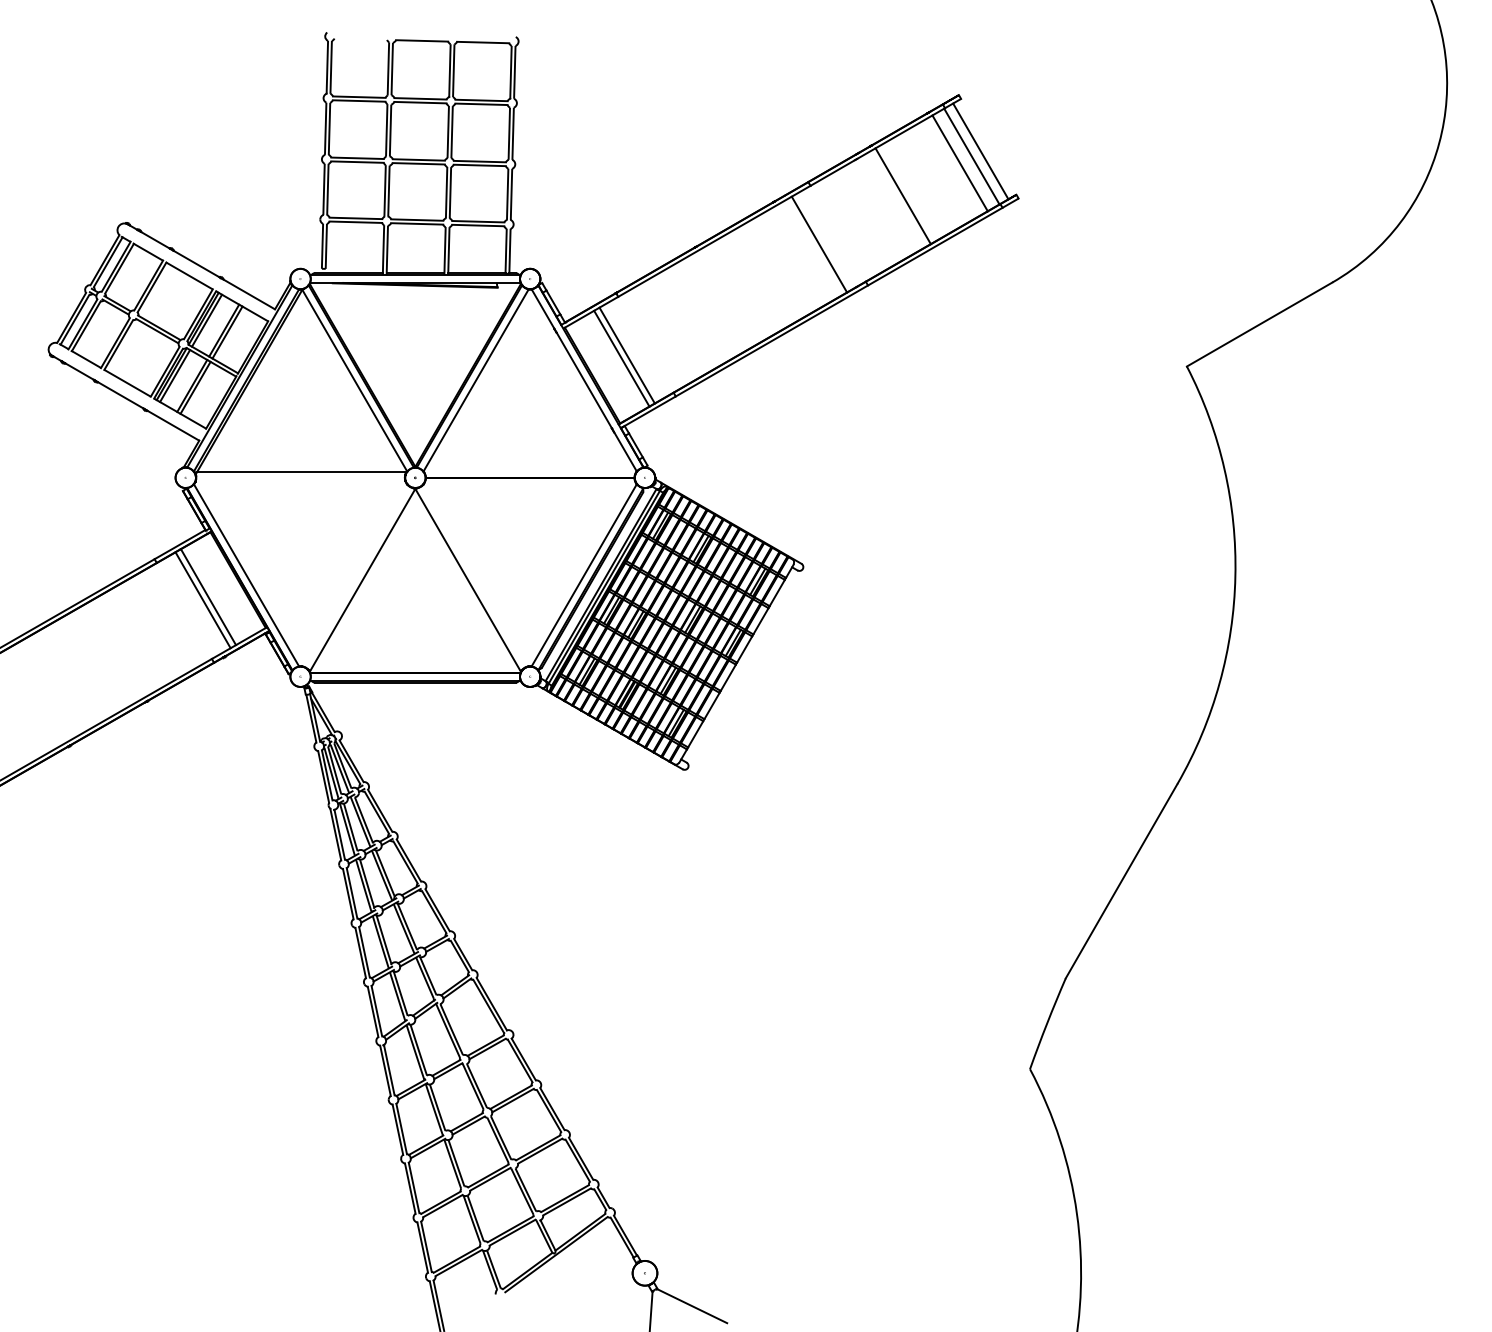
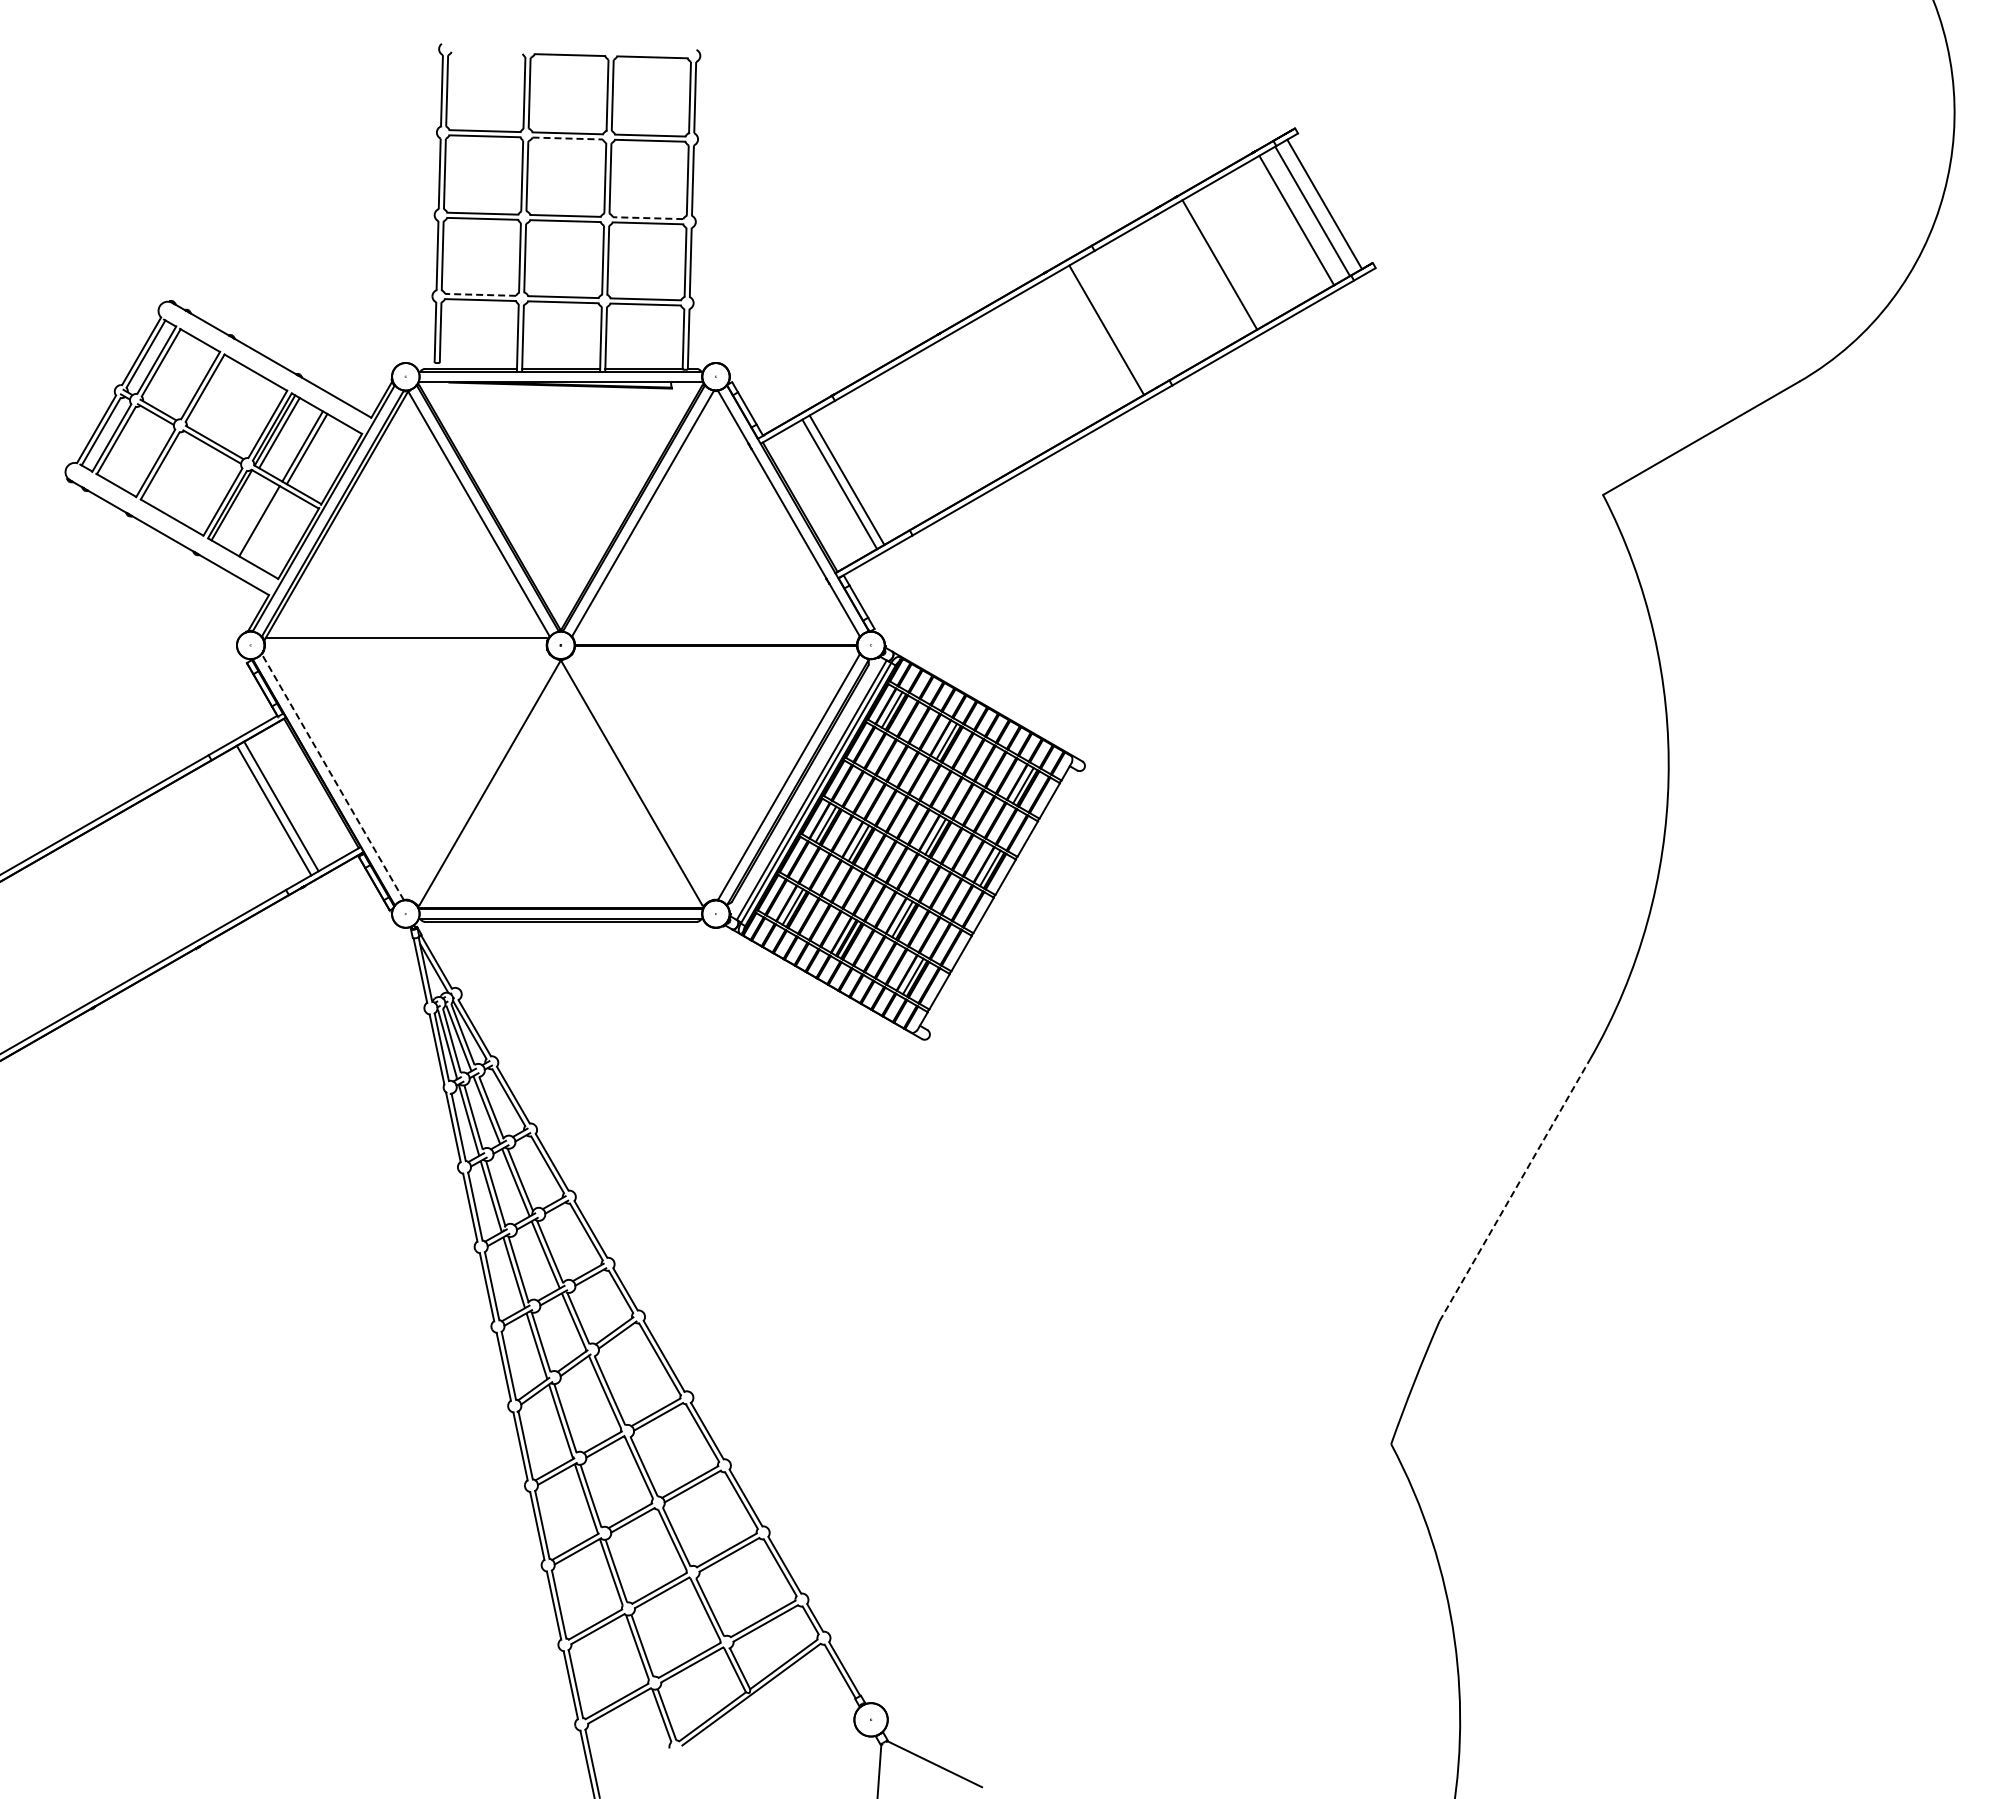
line: (421, 102) -> (568, 138), solid -> dashed
line: (479, 161) -> (647, 218), solid -> dashed
line: (355, 218) -> (480, 294), solid -> dashed
line: (175, 375) -> (236, 507), removed
line: (195, 387) -> (263, 523), removed
line: (246, 574) -> (332, 776), solid -> dashed
line: (1122, 880) -> (1515, 1189), solid -> dashed

